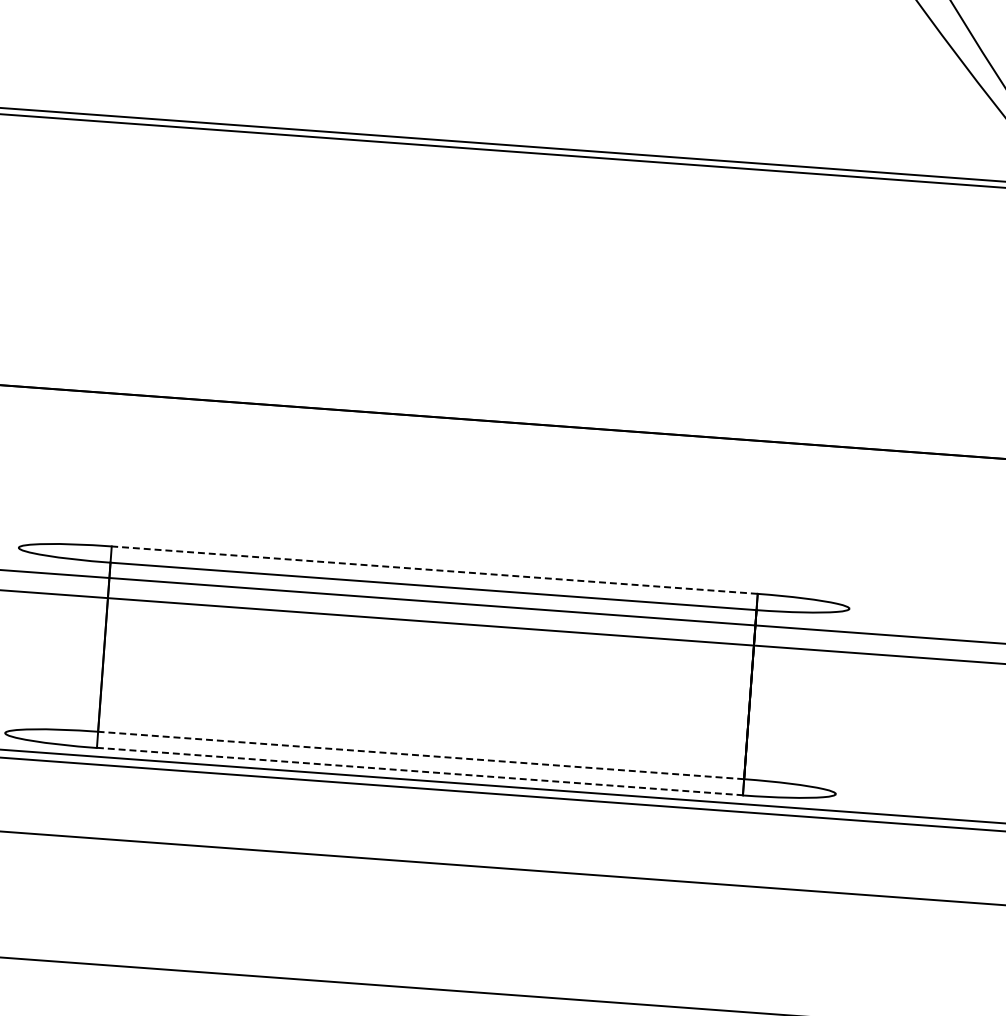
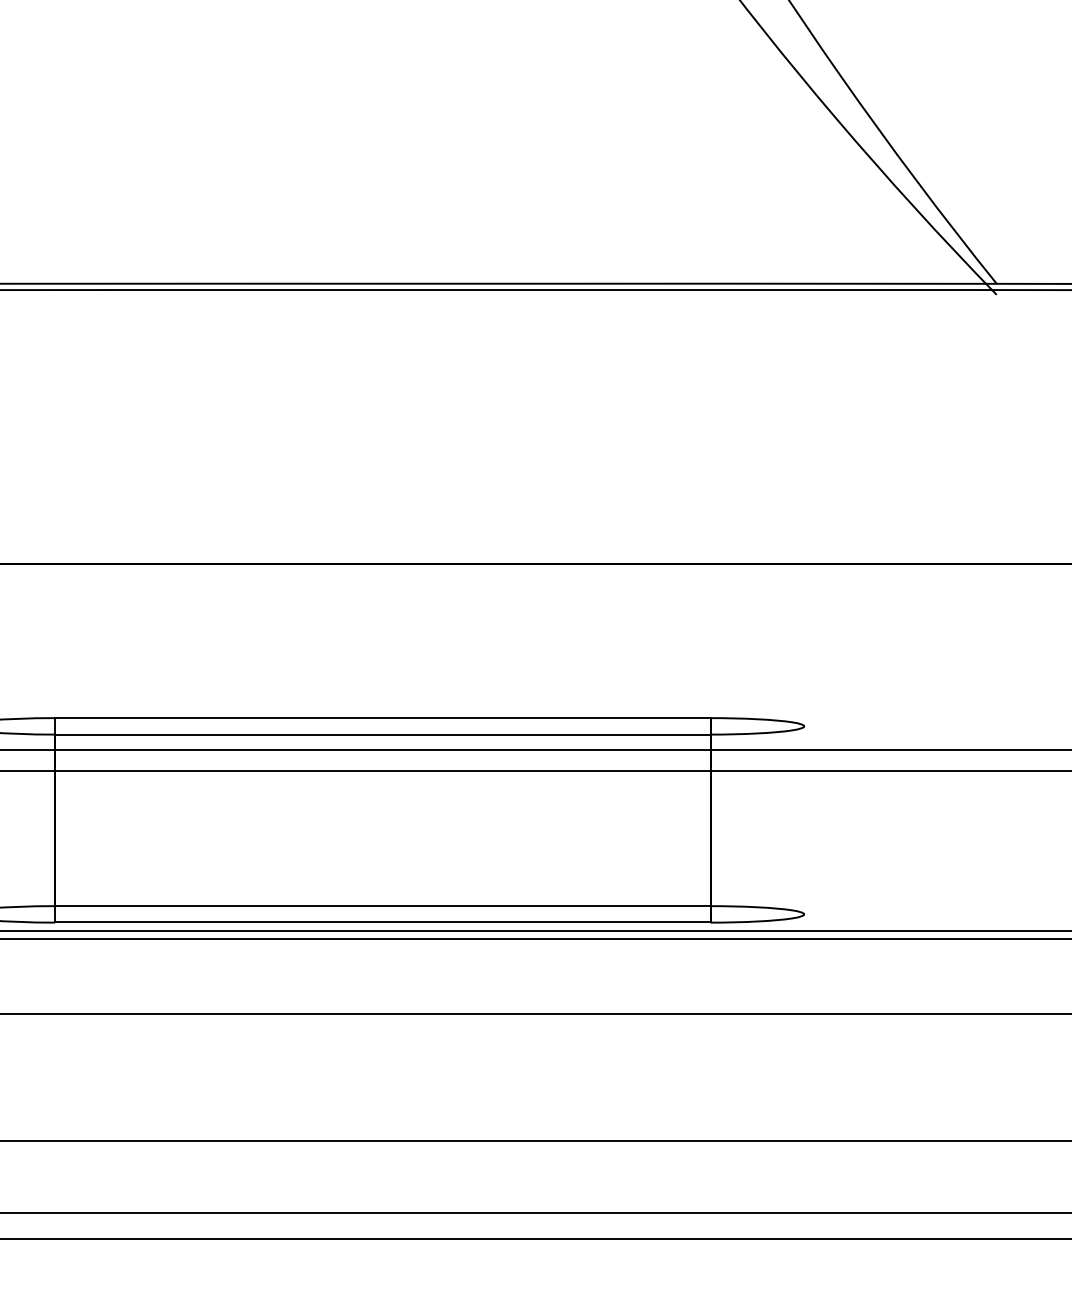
line: (434, 570) -> (382, 718), dashed -> solid
line: (420, 755) -> (382, 906), dashed -> solid
line: (419, 771) -> (382, 922), dashed -> solid

